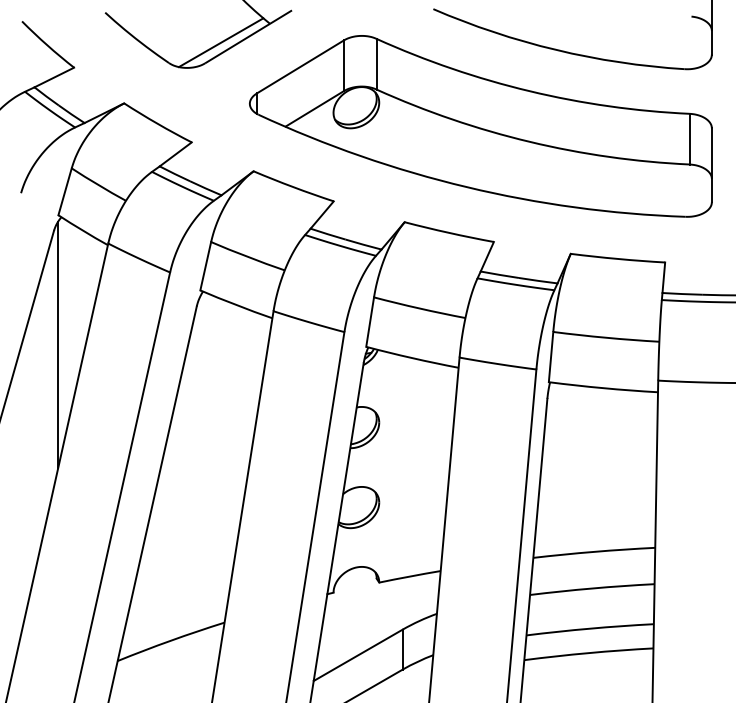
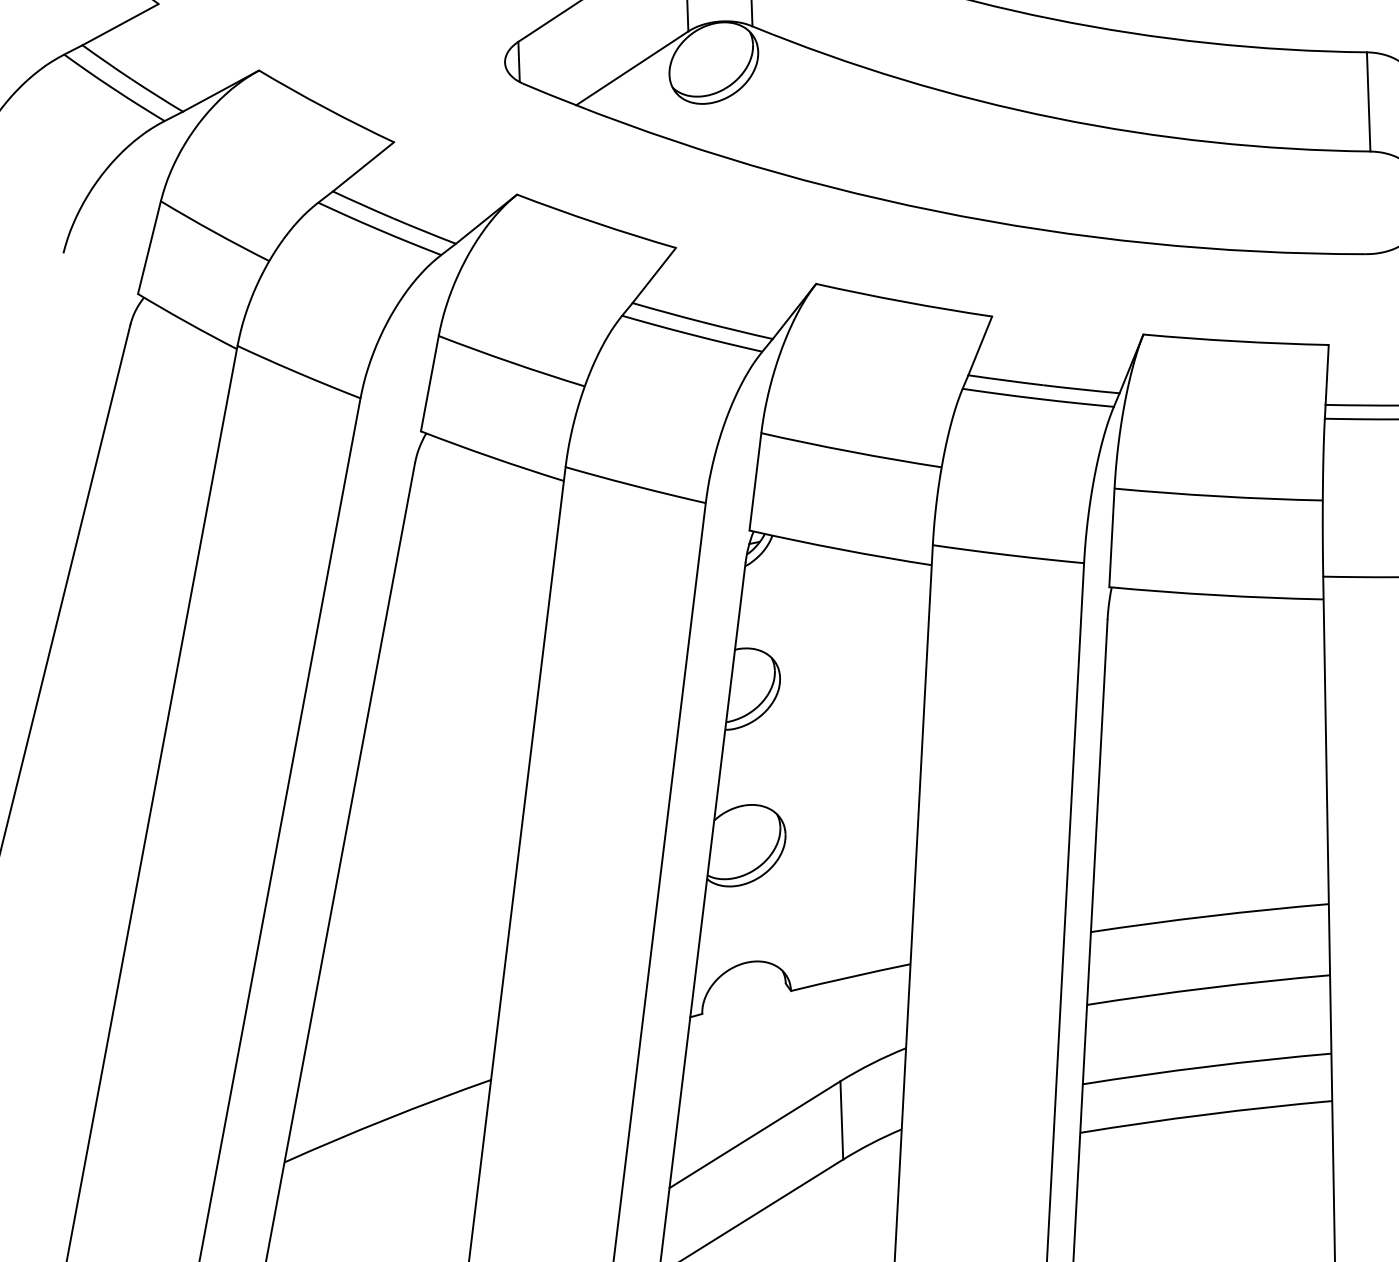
line: (58, 344) -> (146, 546), removed

